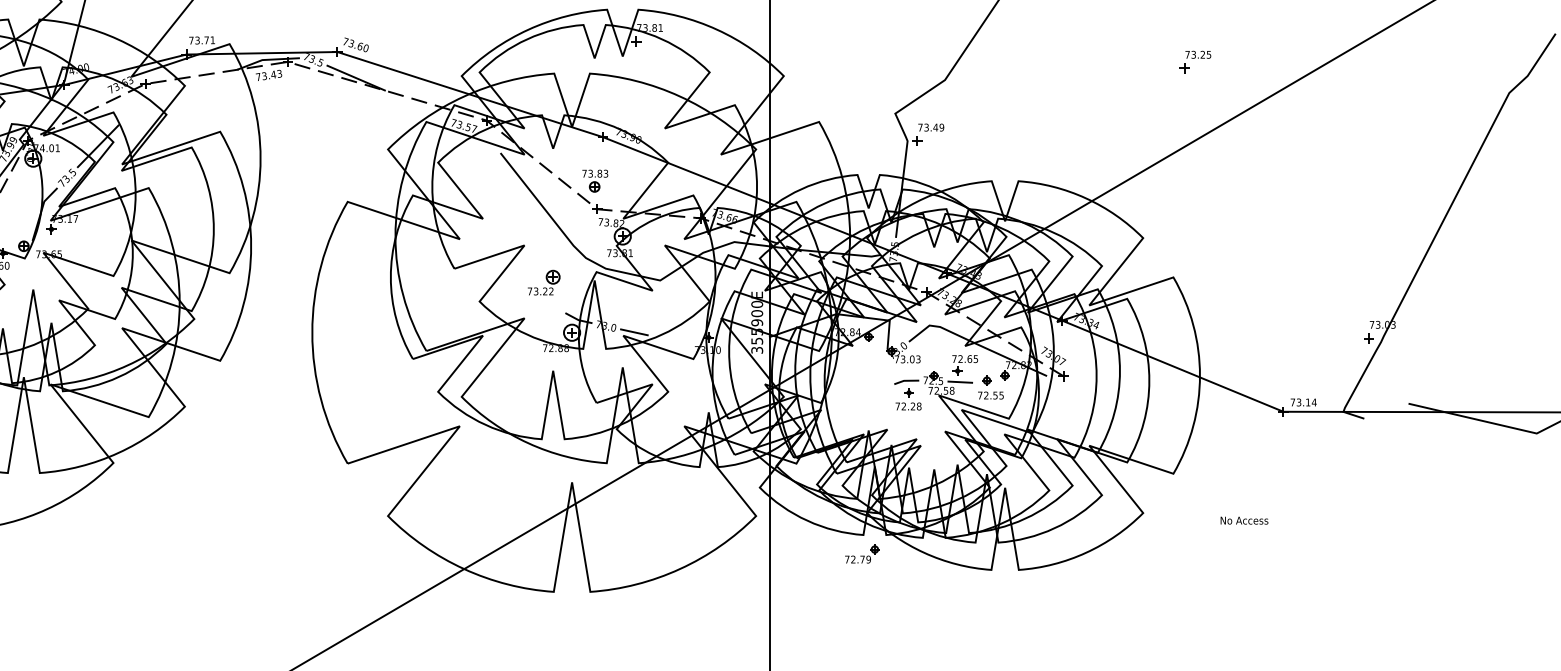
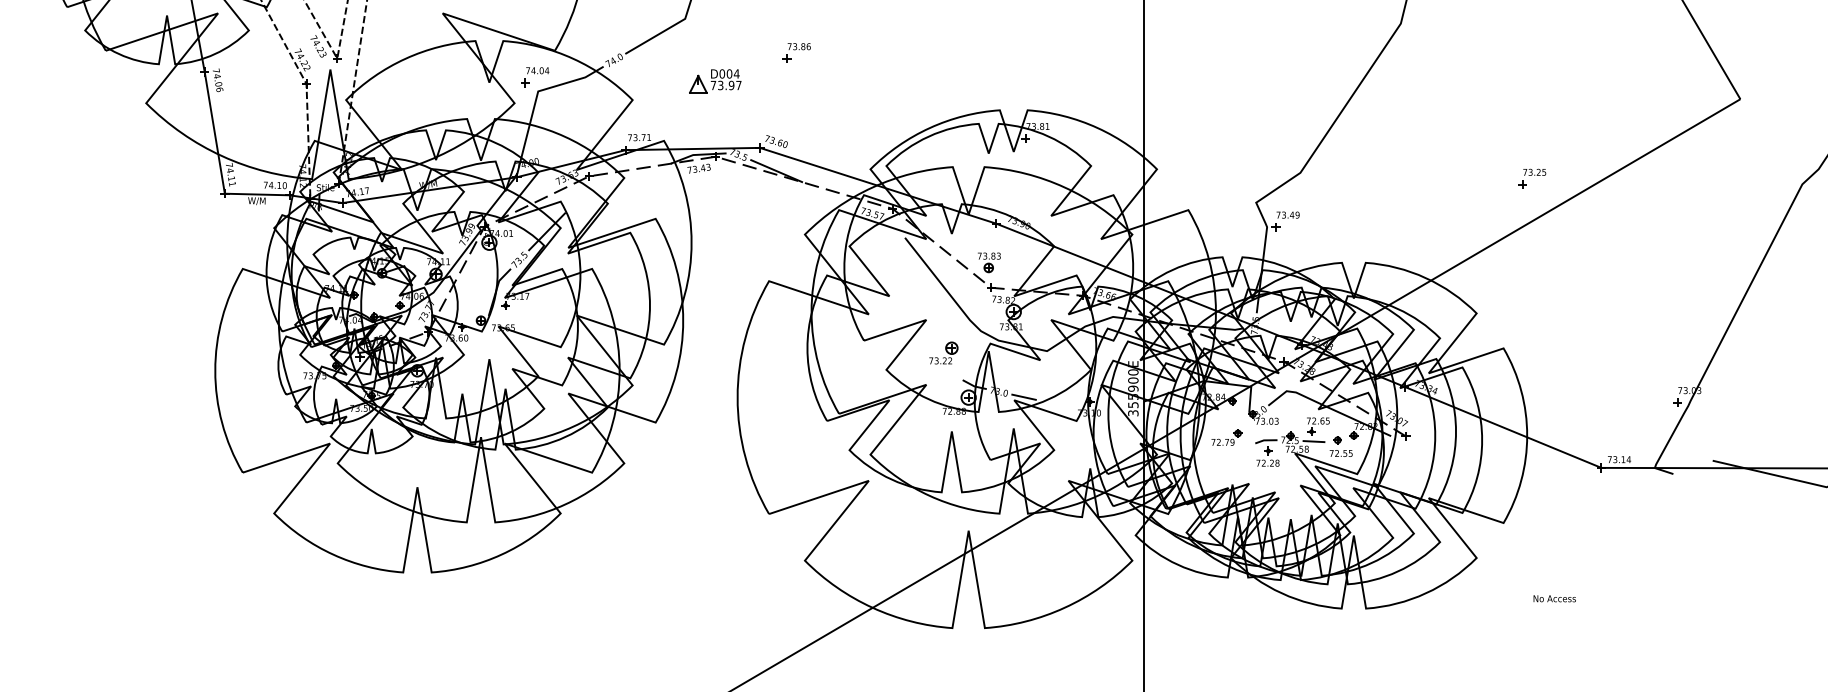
part: (1195, 61) -> (1532, 178), moved
text: (1244, 520) -> (1554, 598), moved
part: (861, 554) -> (1226, 437), moved

